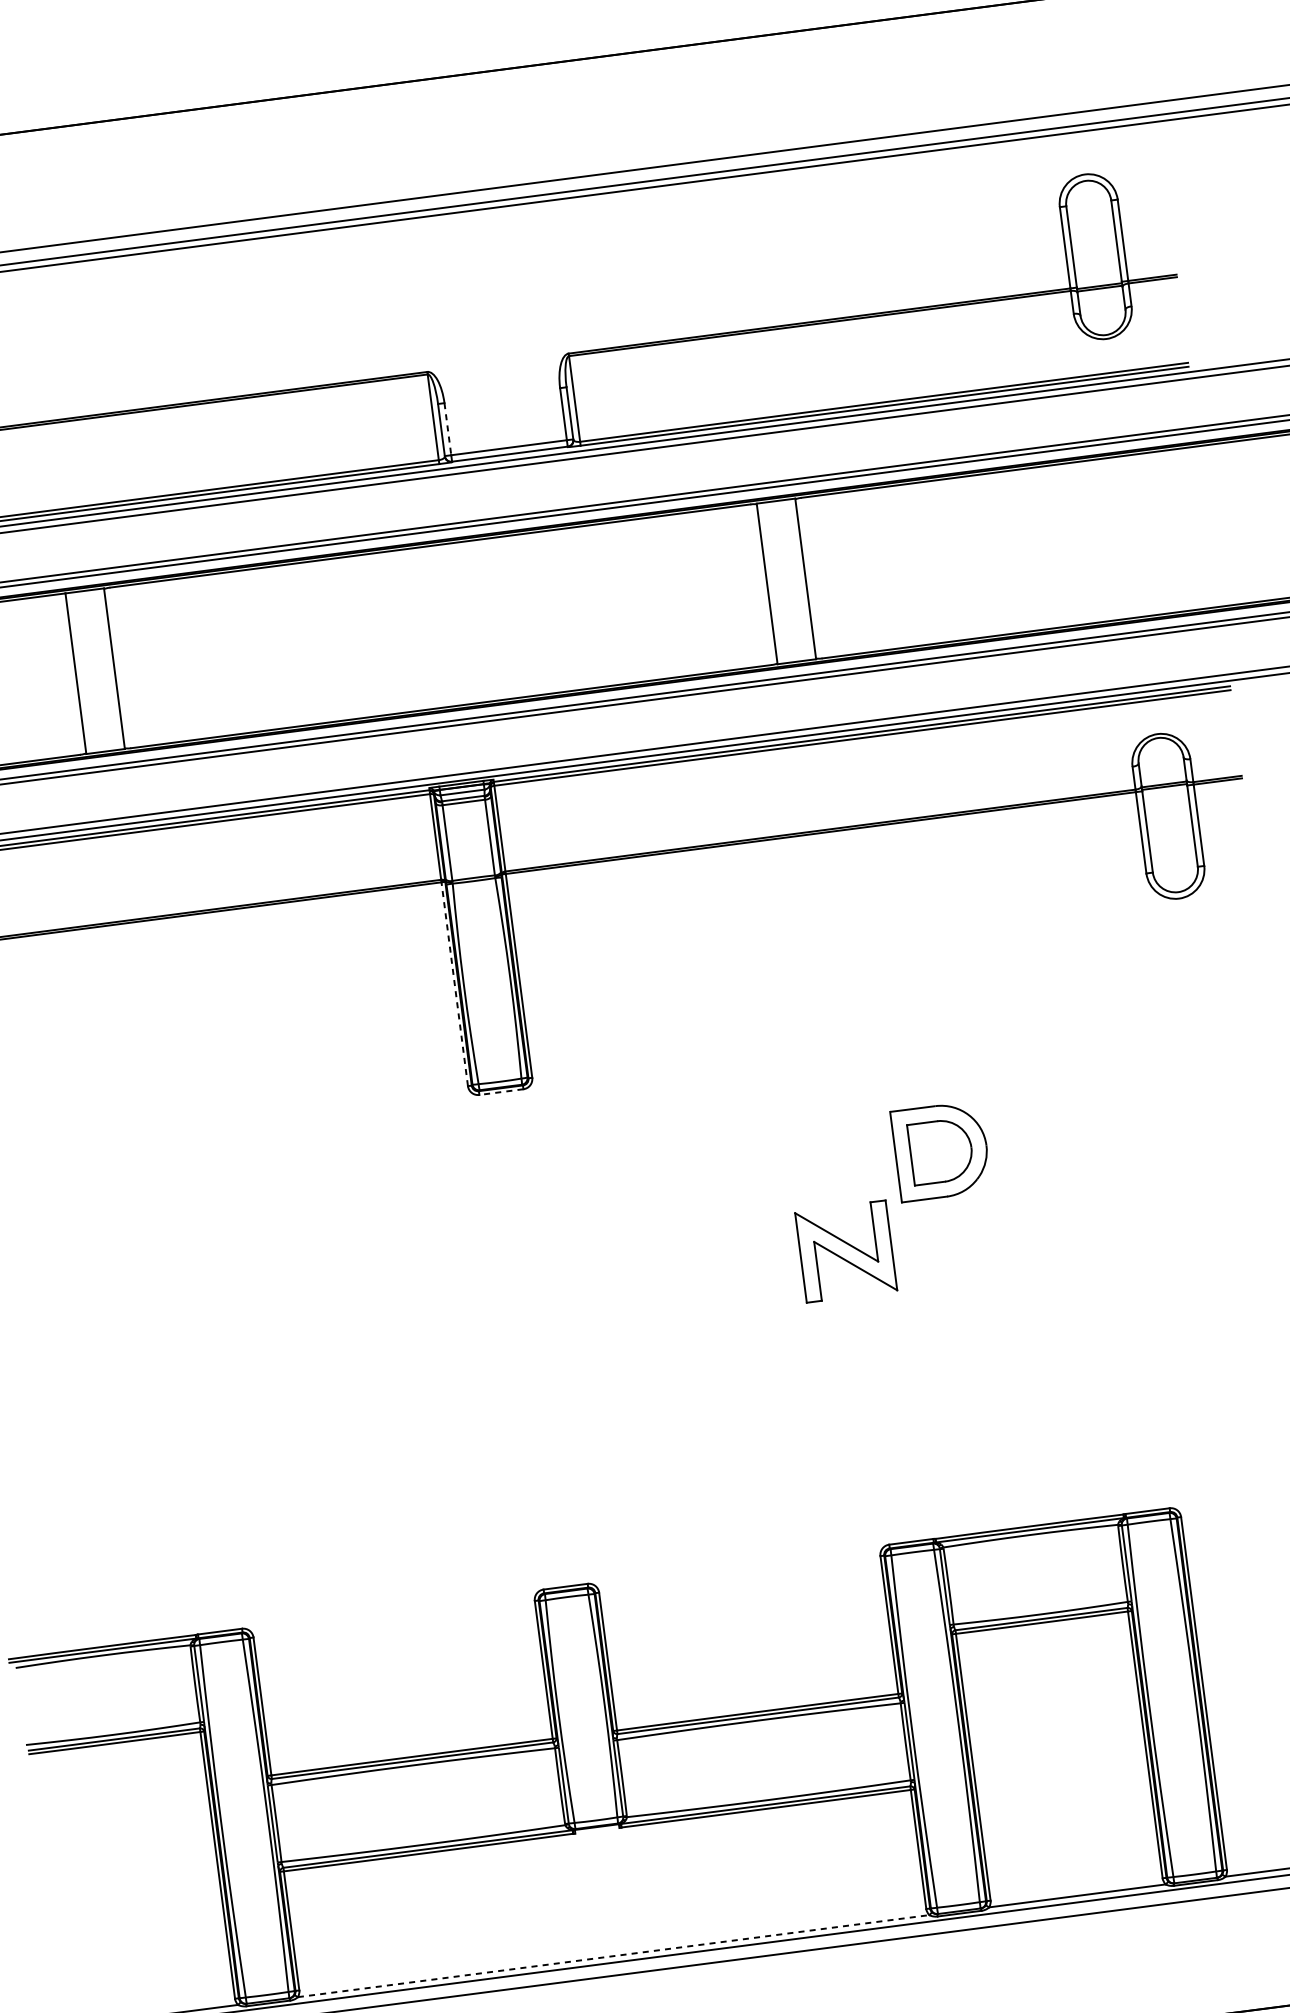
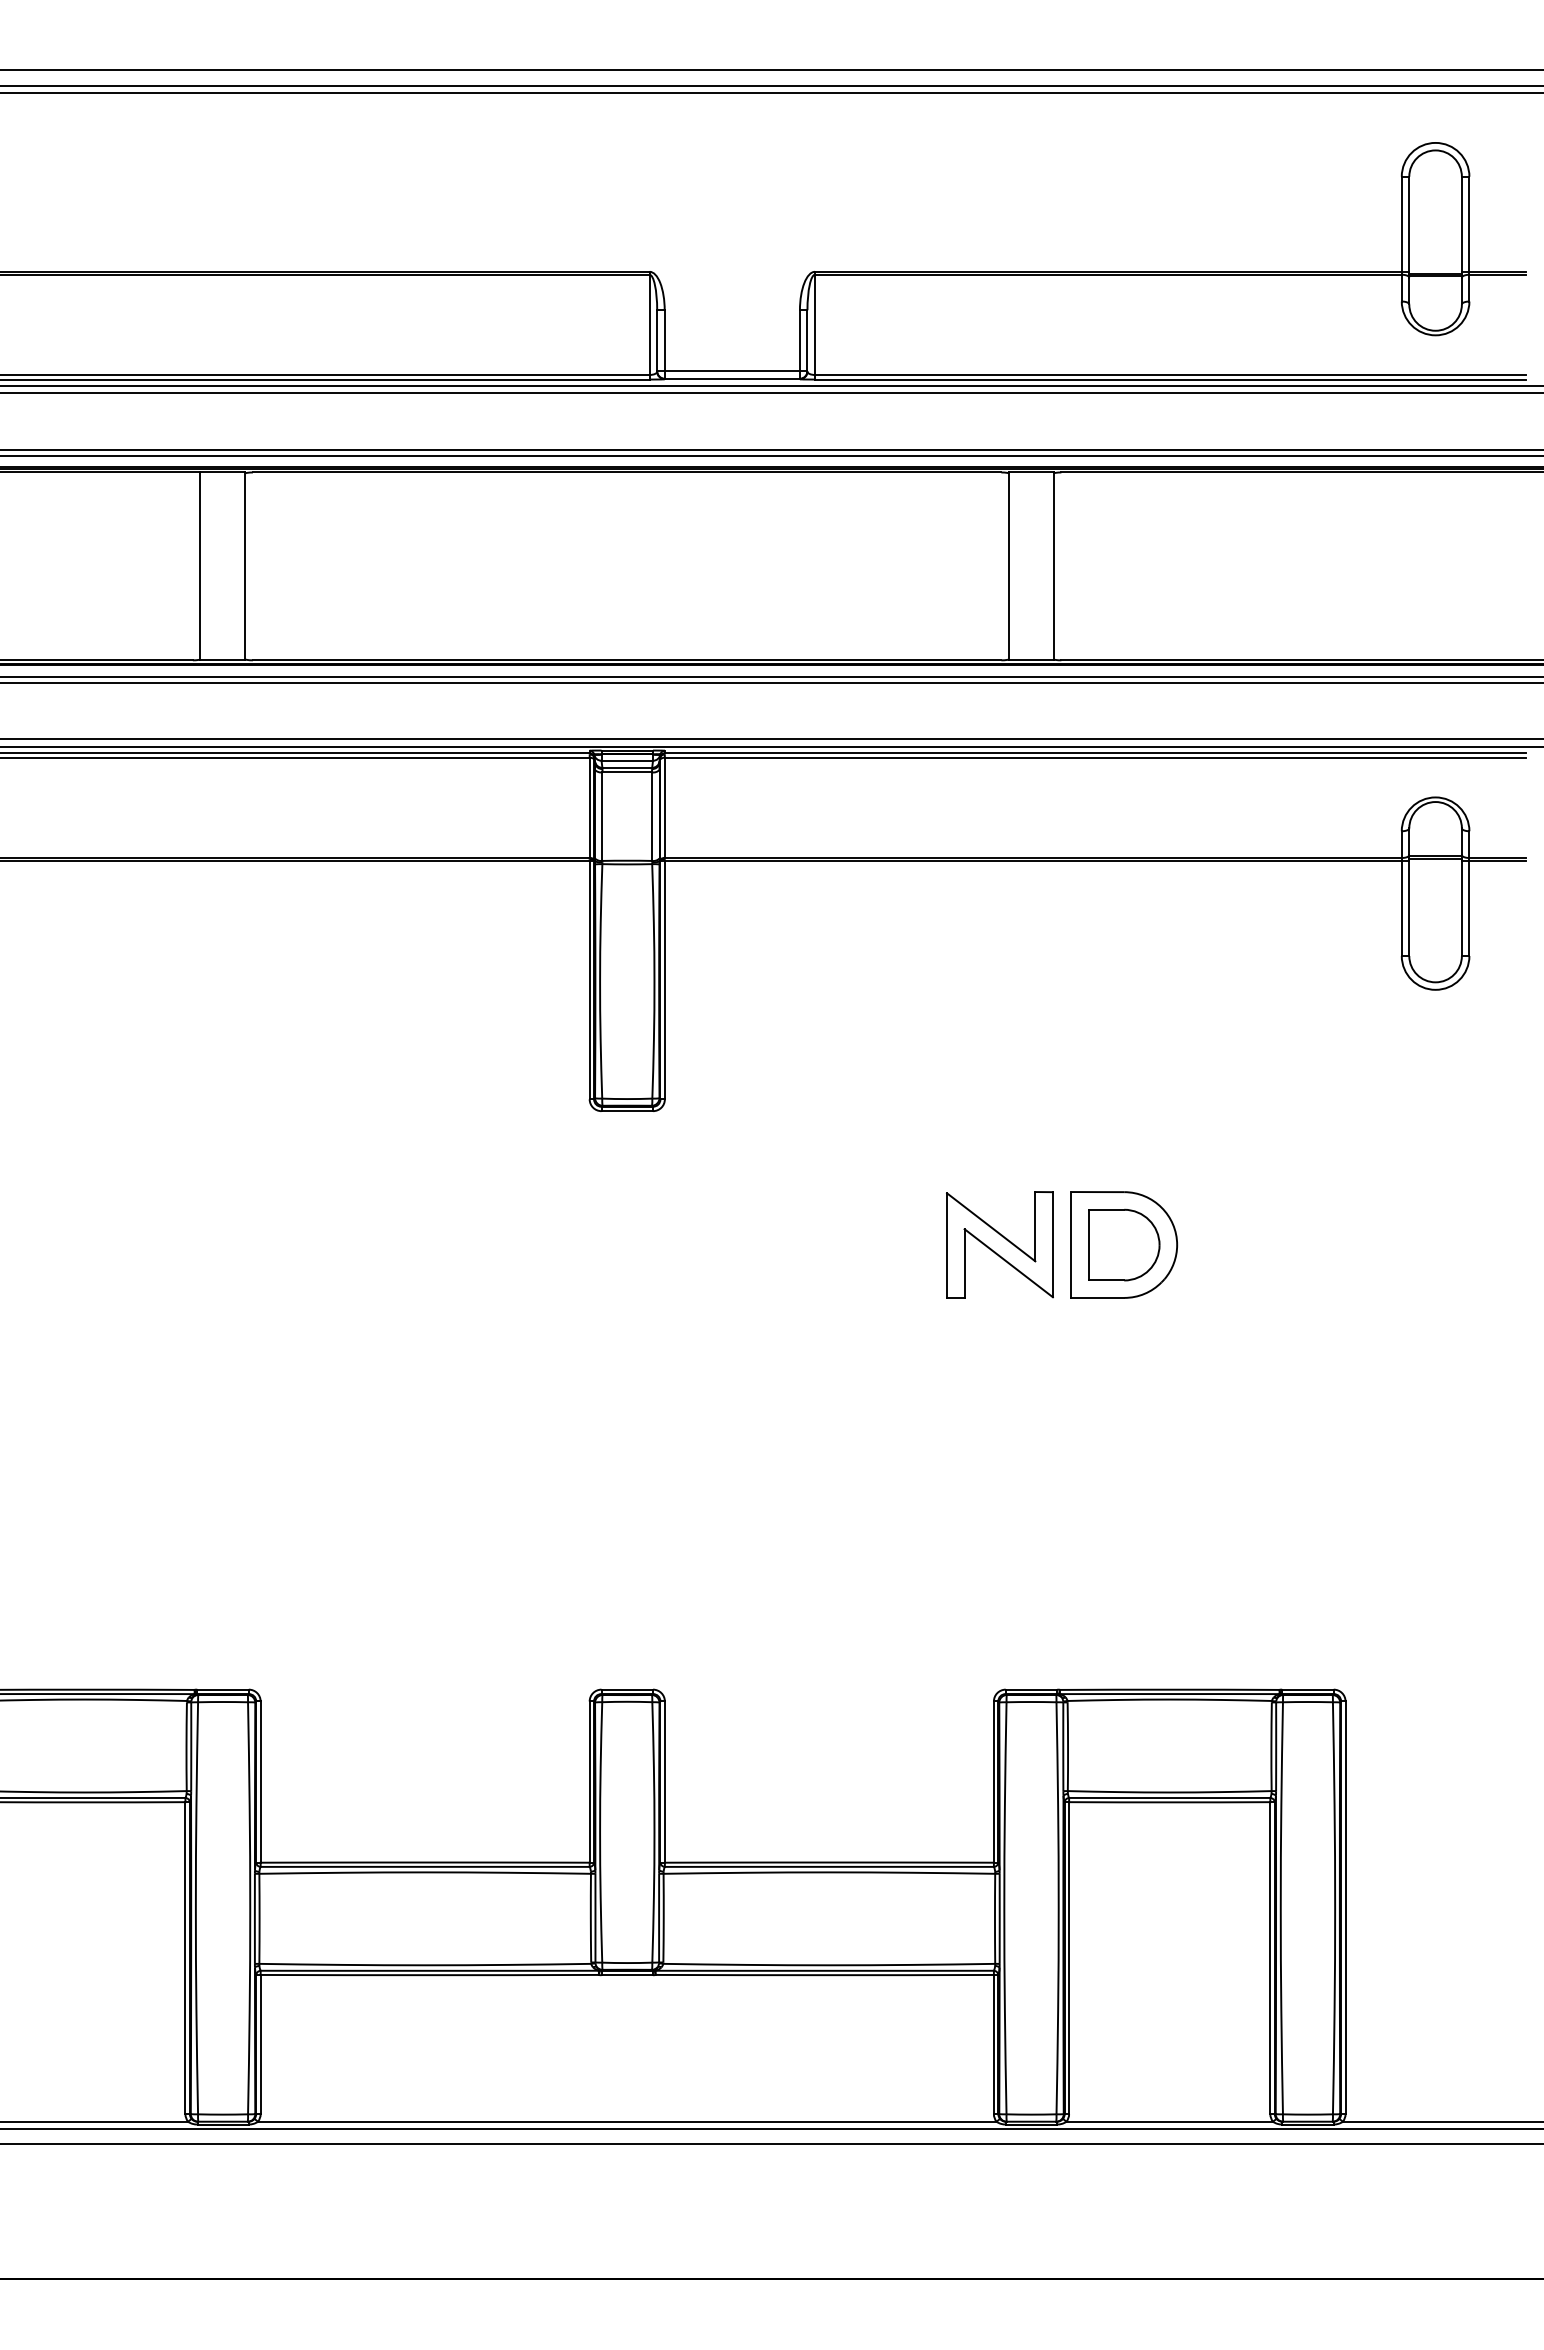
line: (447, 429) -> (664, 341), dashed -> solid
line: (454, 983) -> (589, 979), dashed -> solid
line: (501, 1092) -> (627, 1111), dashed -> solid
part: (845, 1251) -> (999, 1244), moved
line: (597, 1831) -> (627, 1975), added
line: (613, 1955) -> (627, 2121), dashed -> solid

